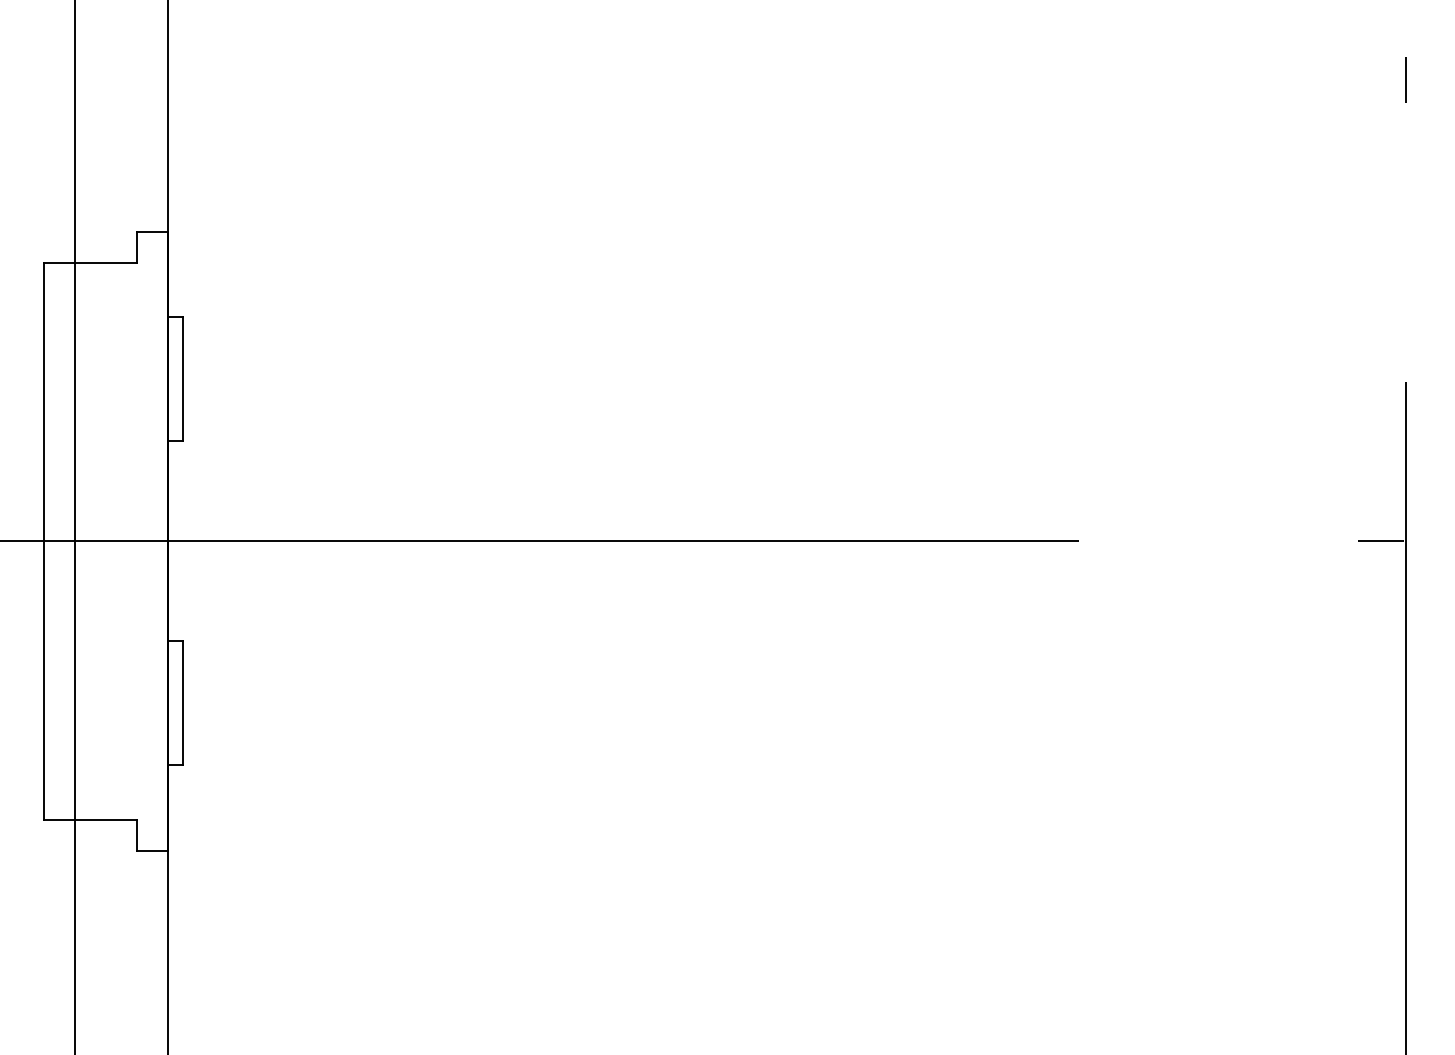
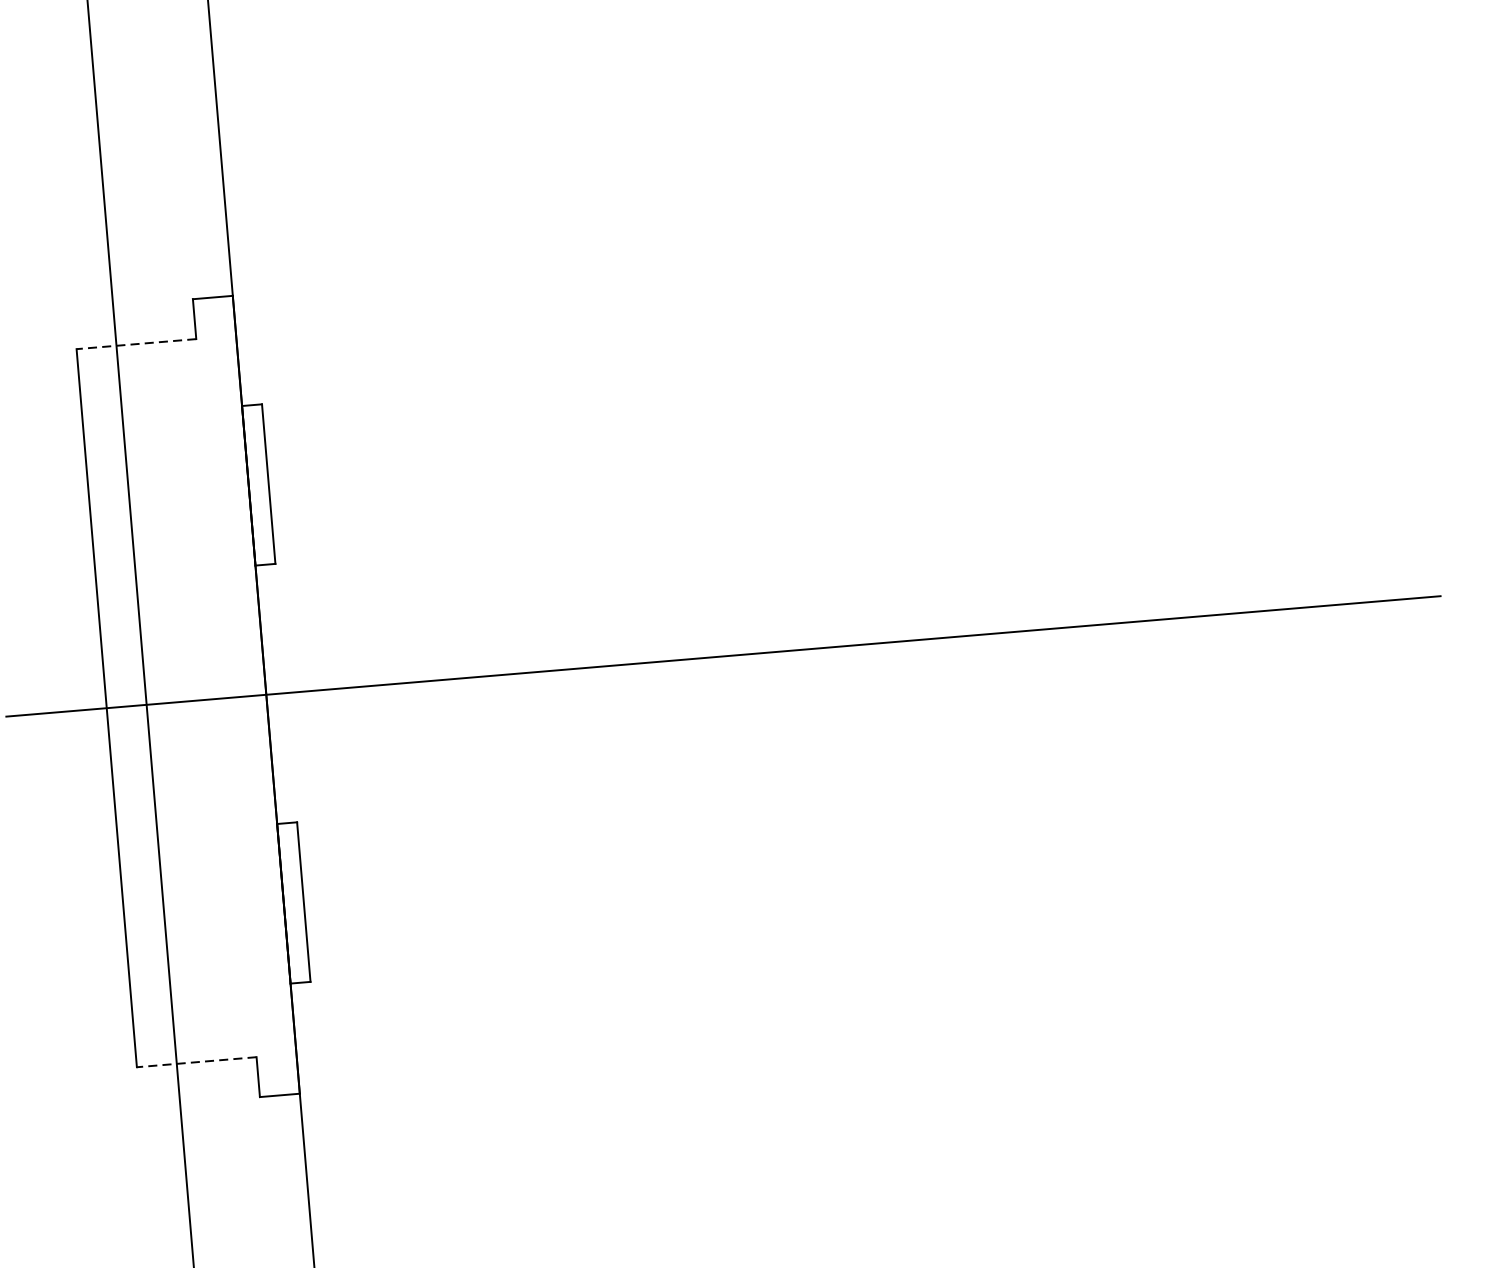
line: (89, 262) -> (135, 344), solid -> dashed
line: (89, 819) -> (195, 1062), solid -> dashed

